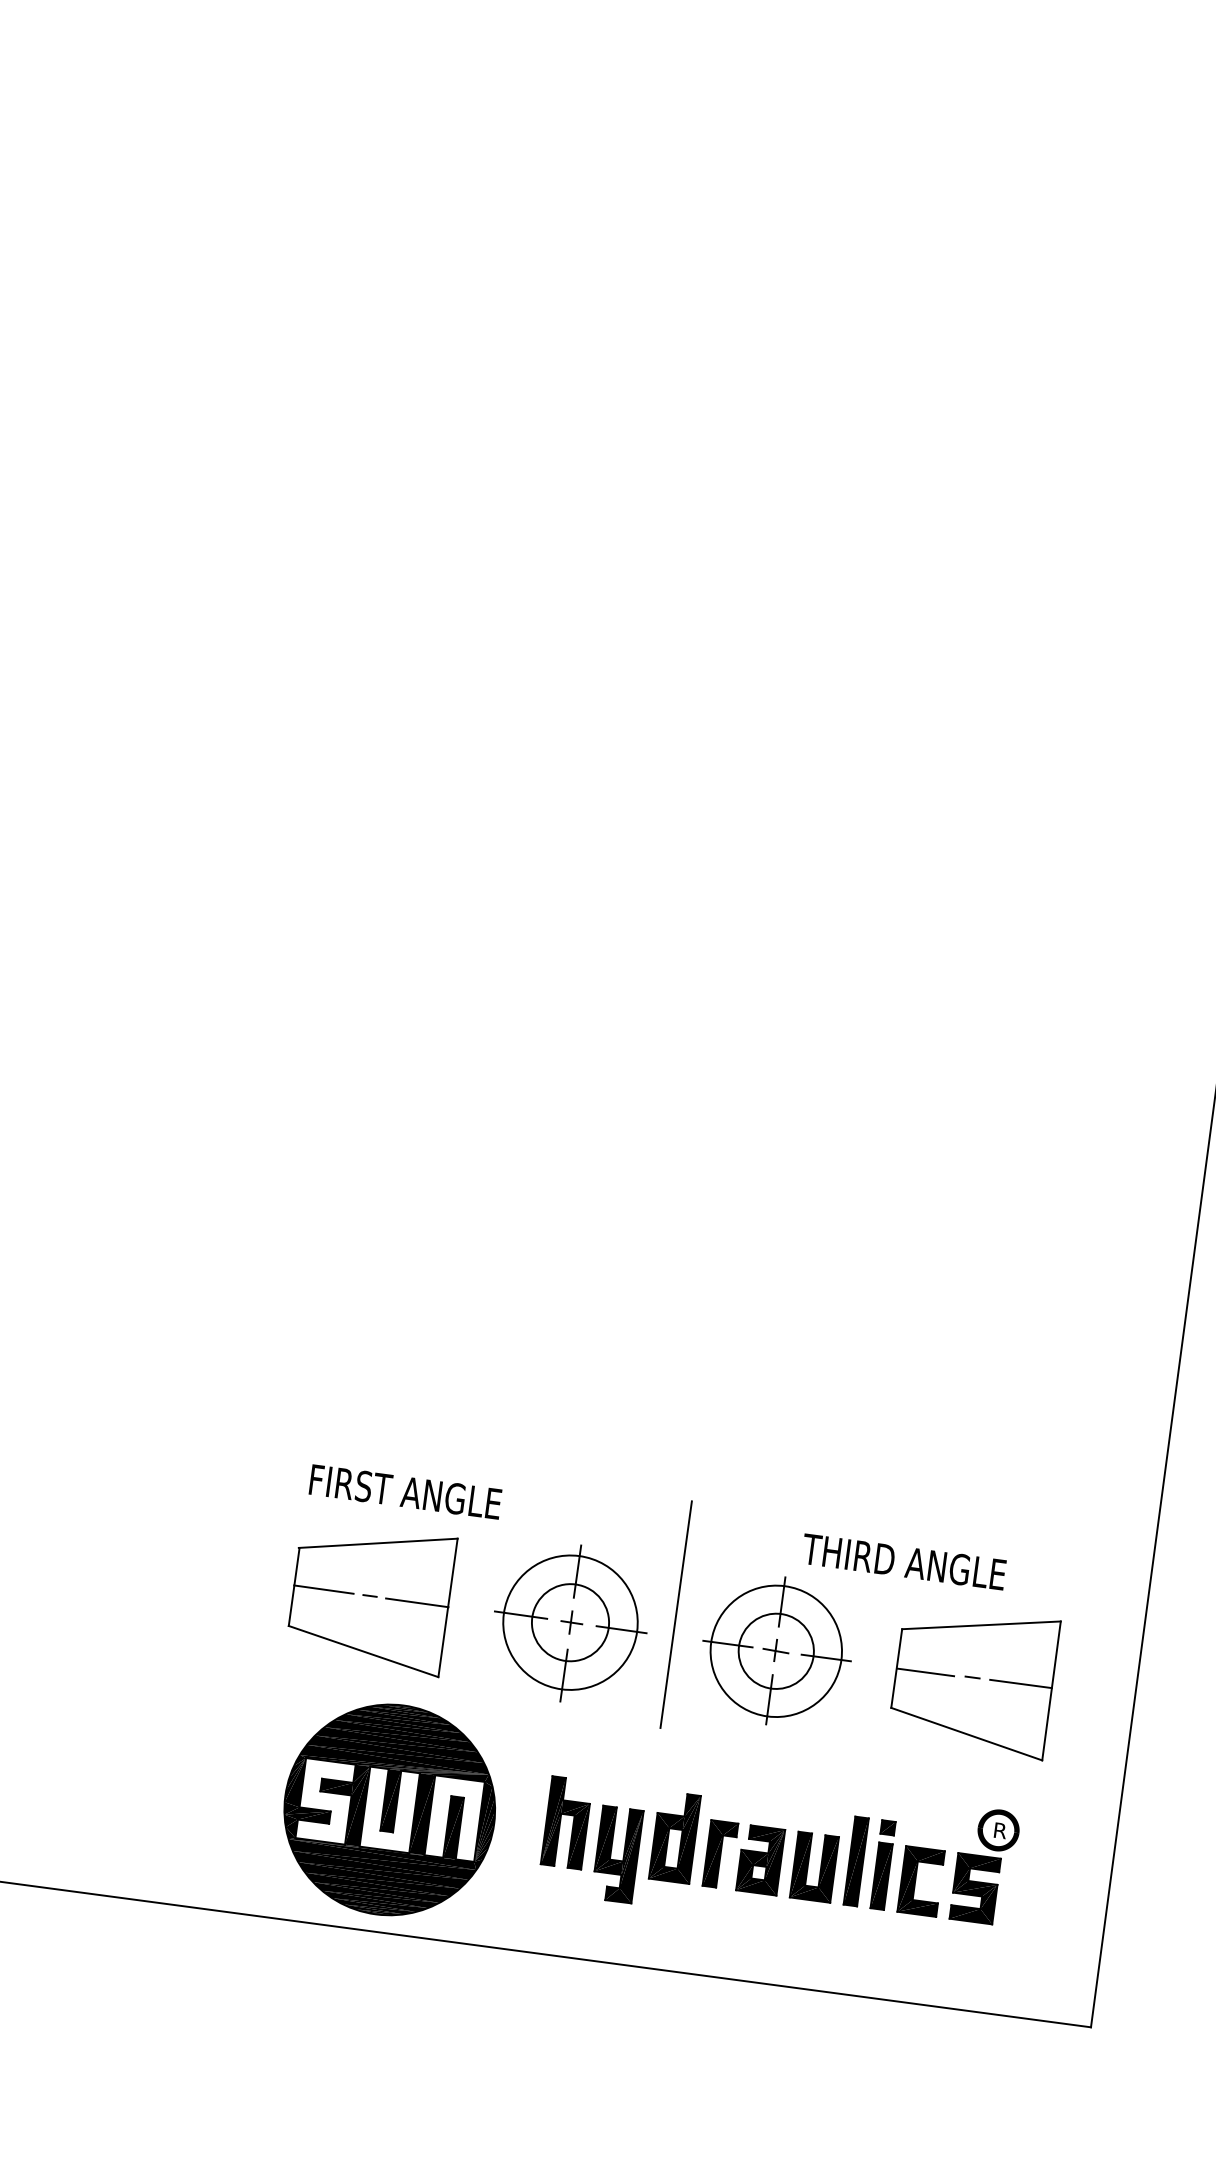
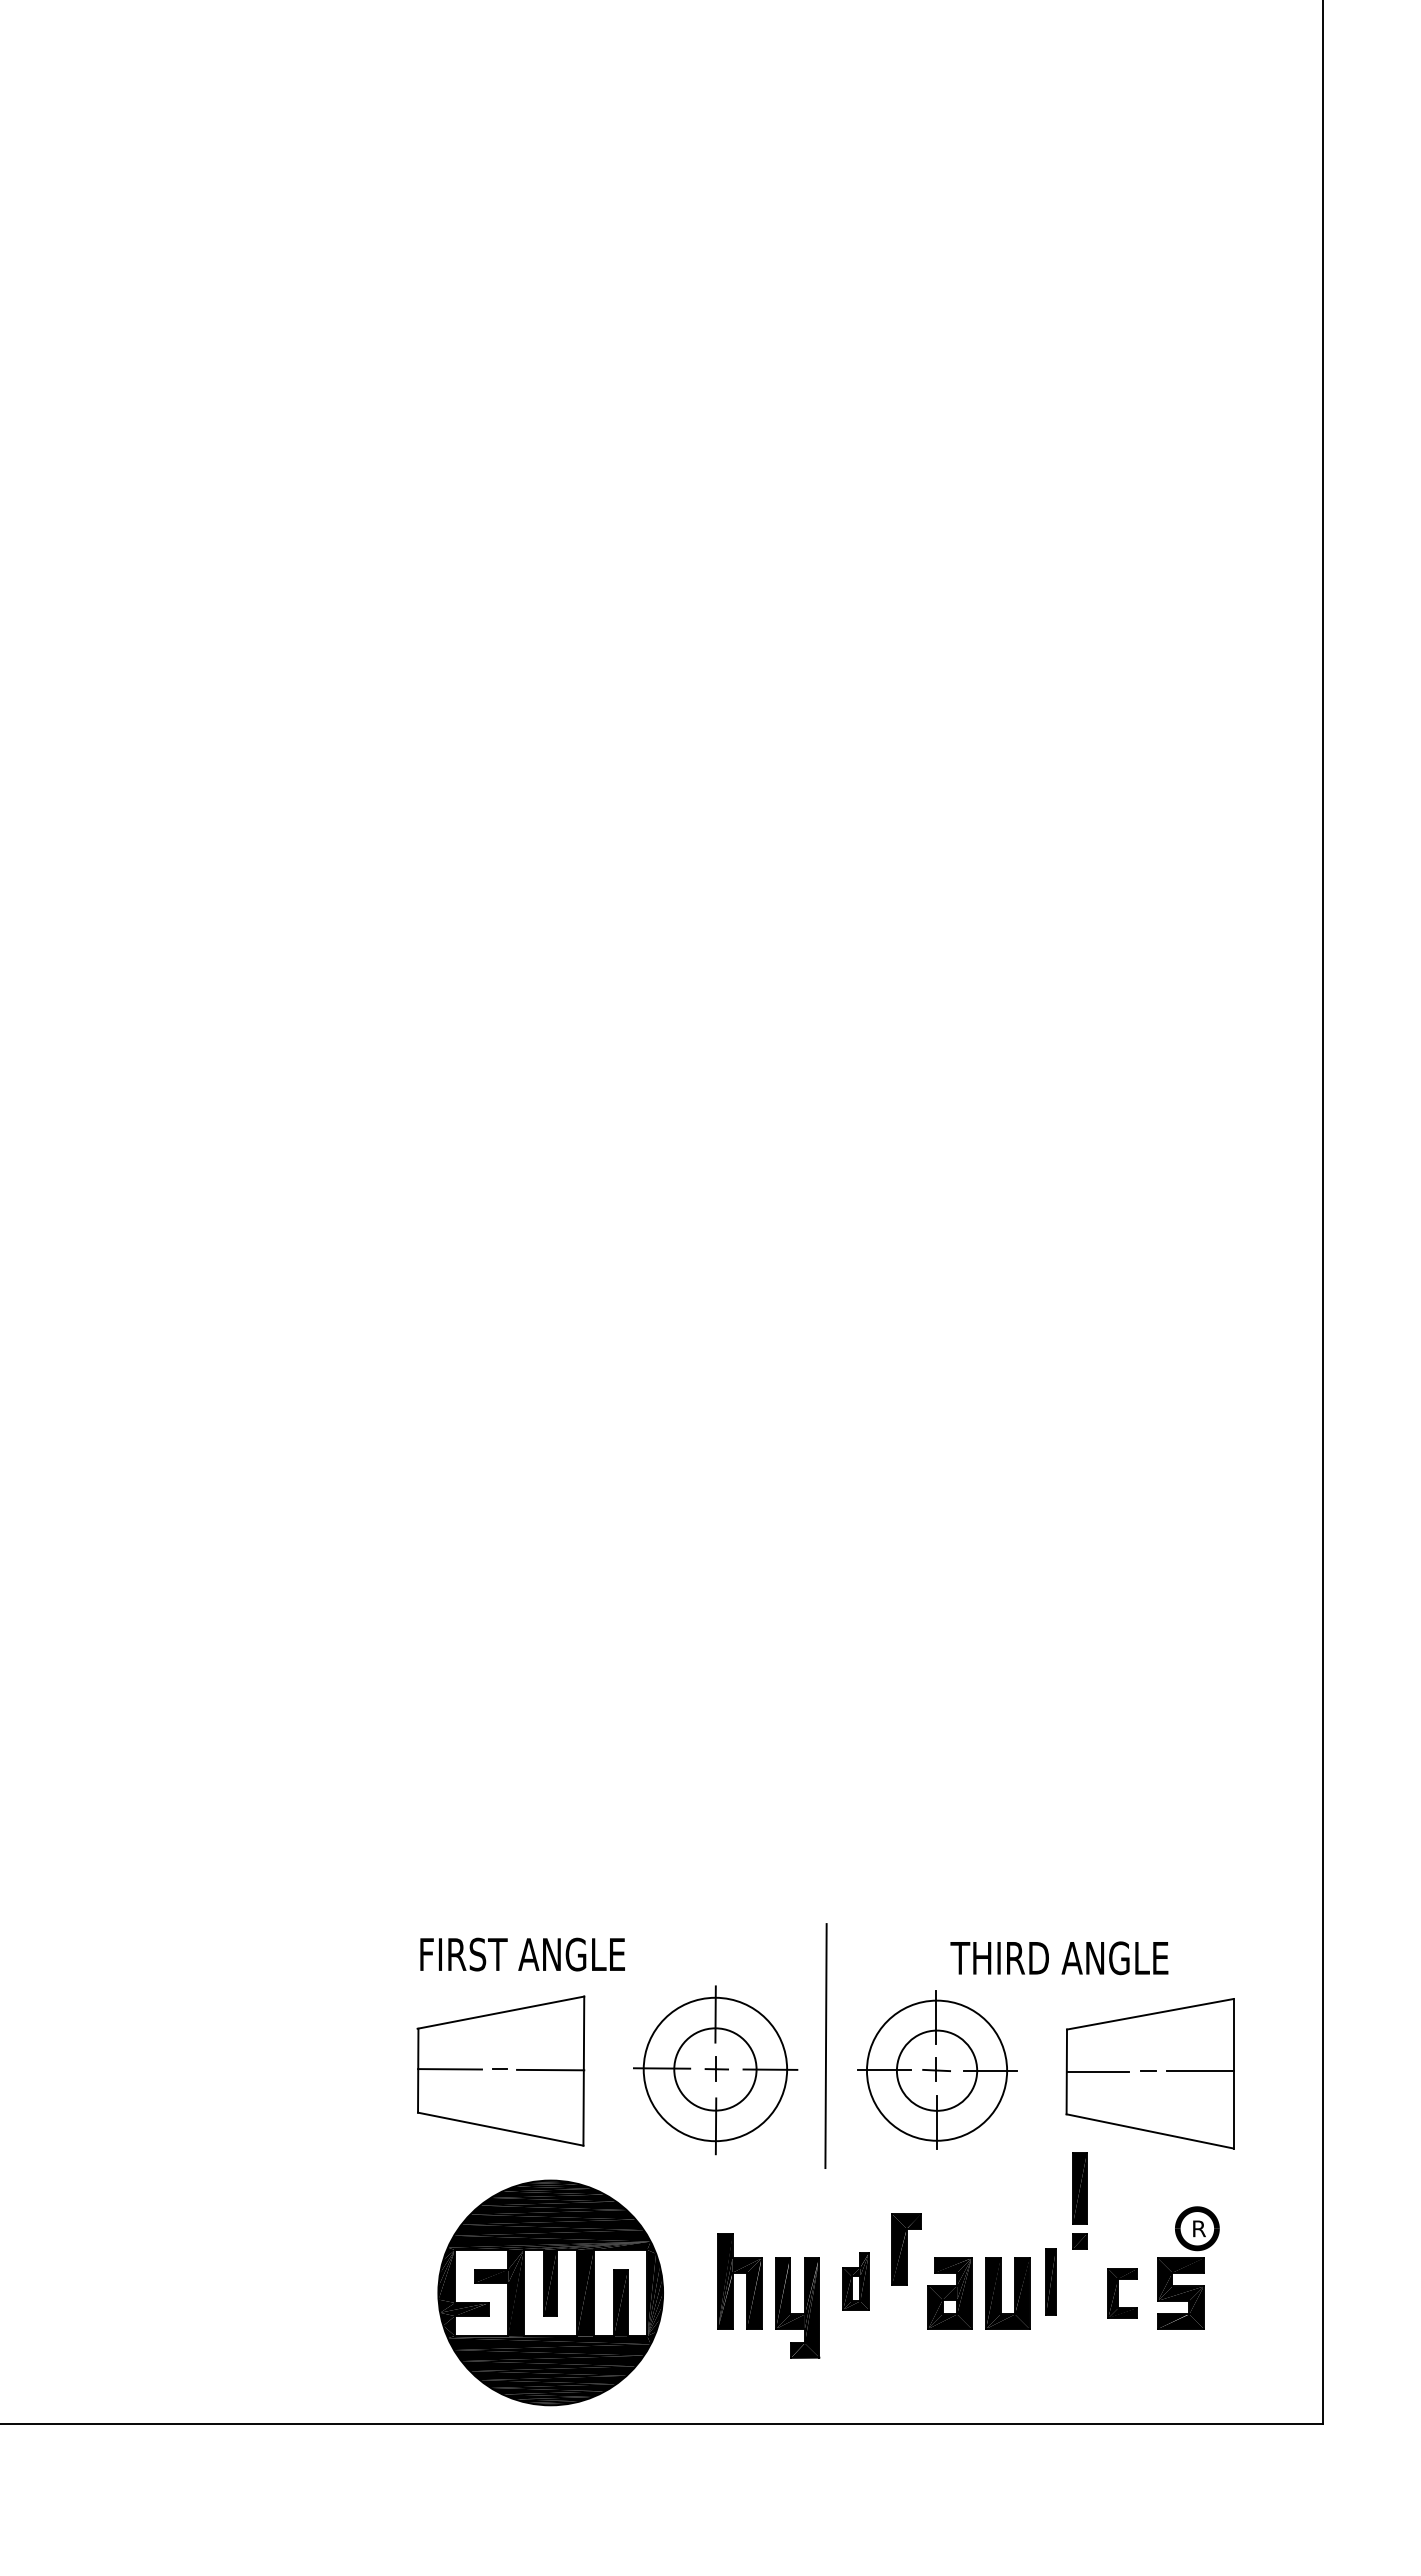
part: (674, 1837) -> (855, 2281), size x0.6
part: (720, 1854) -> (906, 2249), moved
part: (855, 1861) -> (1050, 2281), size x0.7
part: (881, 1876) -> (1079, 2188), moved
part: (921, 1881) -> (1122, 2293), size x0.7

